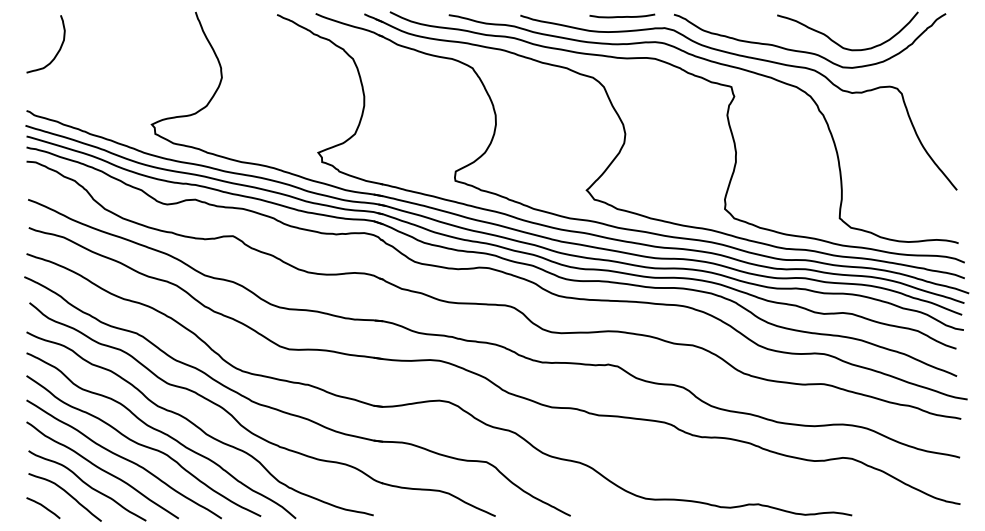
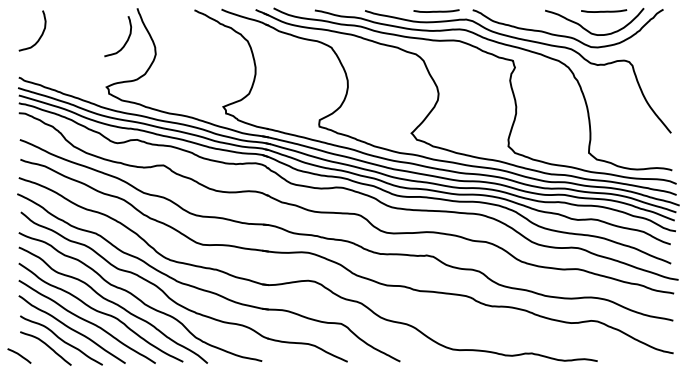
curve: (861, 16) -> (604, 11), added
curve: (179, 59) -> (126, 41), added
curve: (43, 507) -> (19, 355), moved

